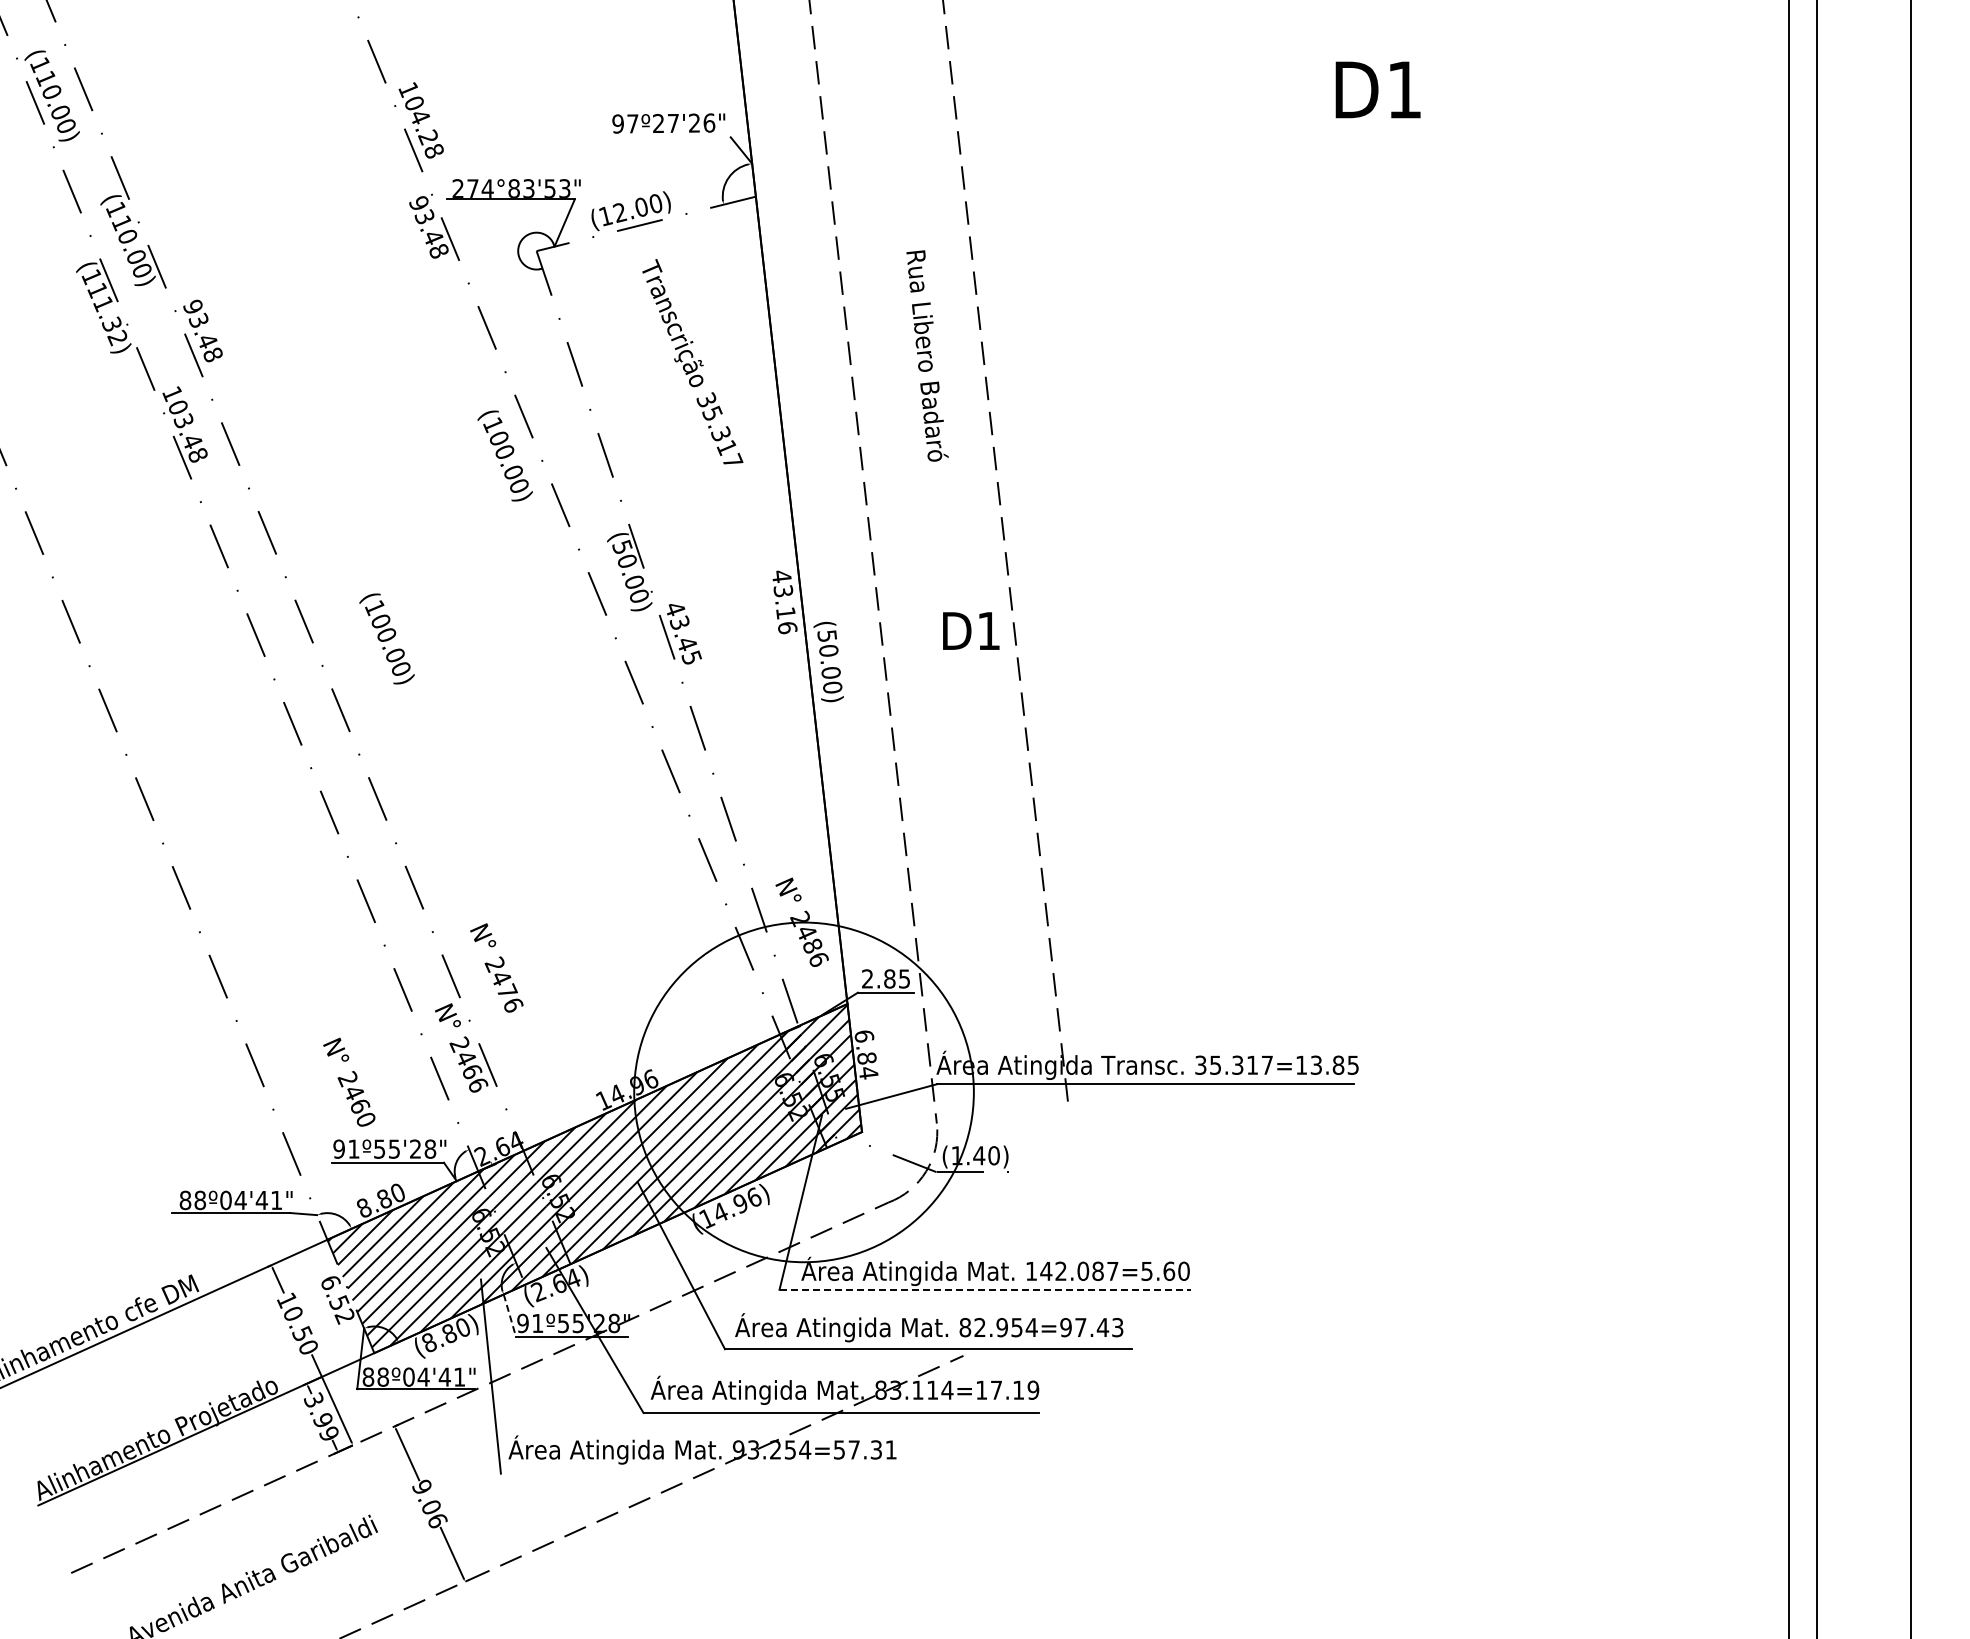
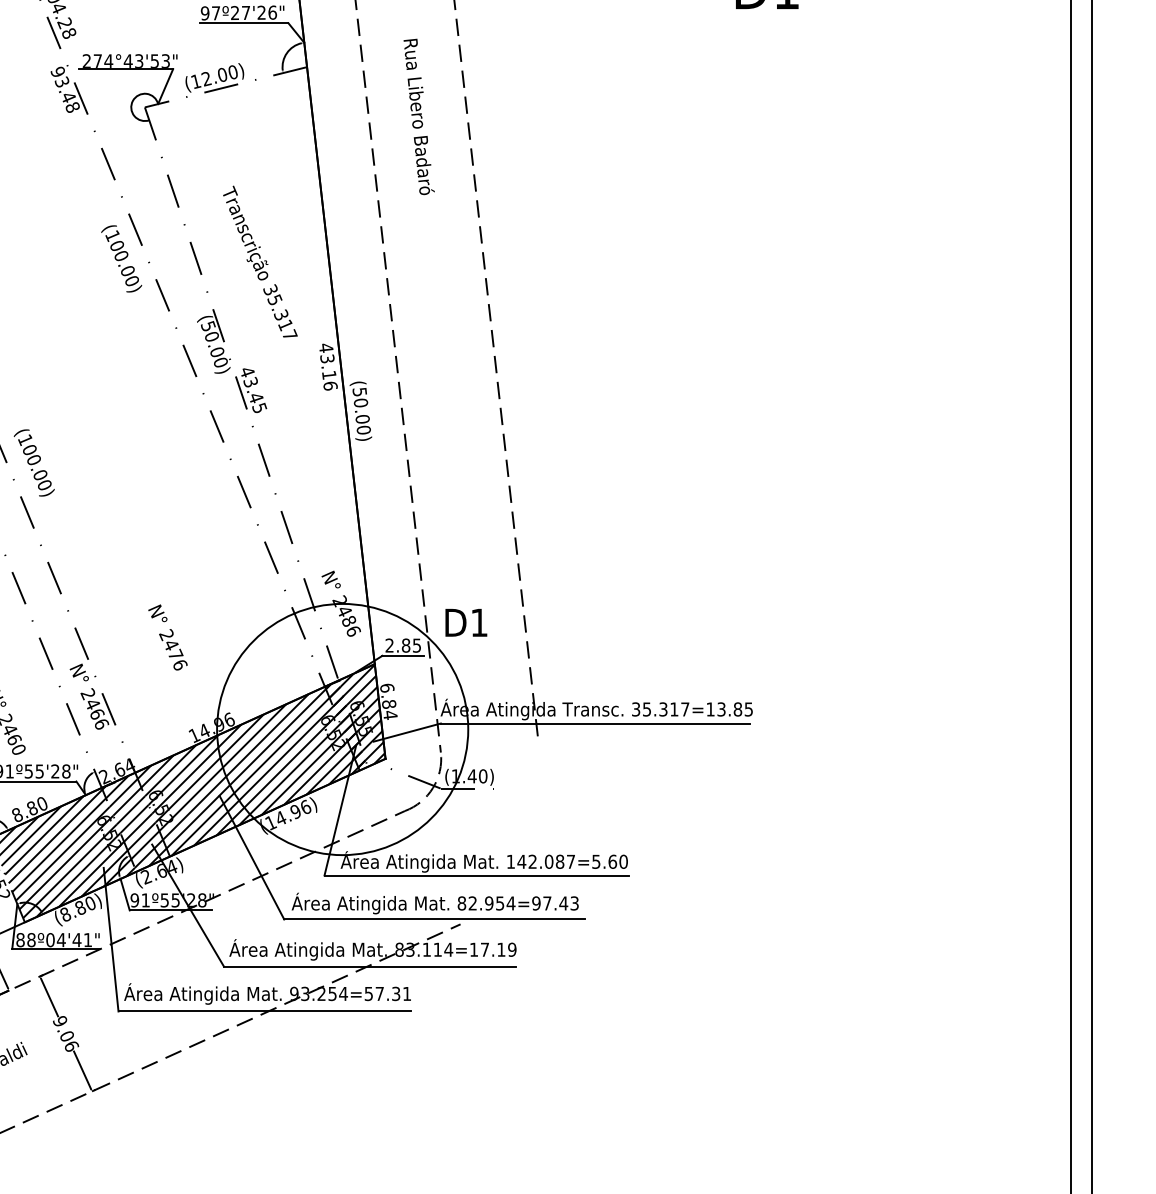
line: (670, 137) -> (243, 23), added
text: (514, 188) -> (128, 61), 274°83'53" -> 274°43'53"
text: (927, 355) -> (419, 116), moved
text: (692, 361) -> (260, 261), moved
text: (971, 630) -> (466, 622), moved
text: (386, 638) -> (33, 462), moved
text: (496, 967) -> (167, 637), moved
line: (985, 1289) -> (476, 875), dashed -> solid
line: (510, 1316) -> (125, 895), dashed -> solid
line: (698, 1473) -> (264, 1011), added

